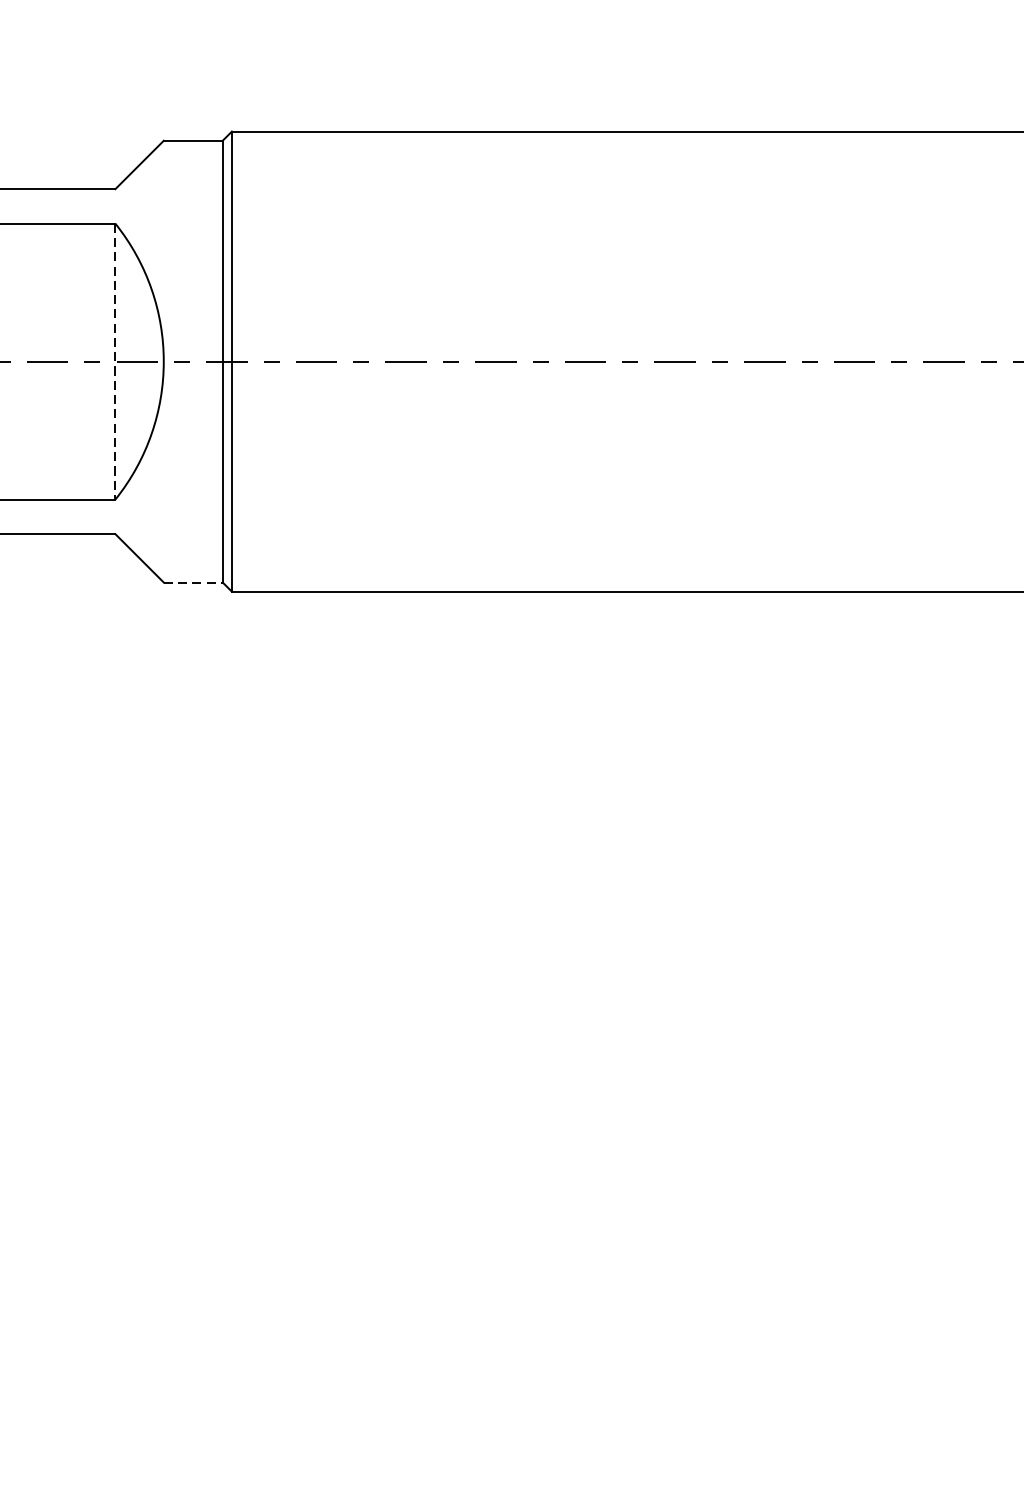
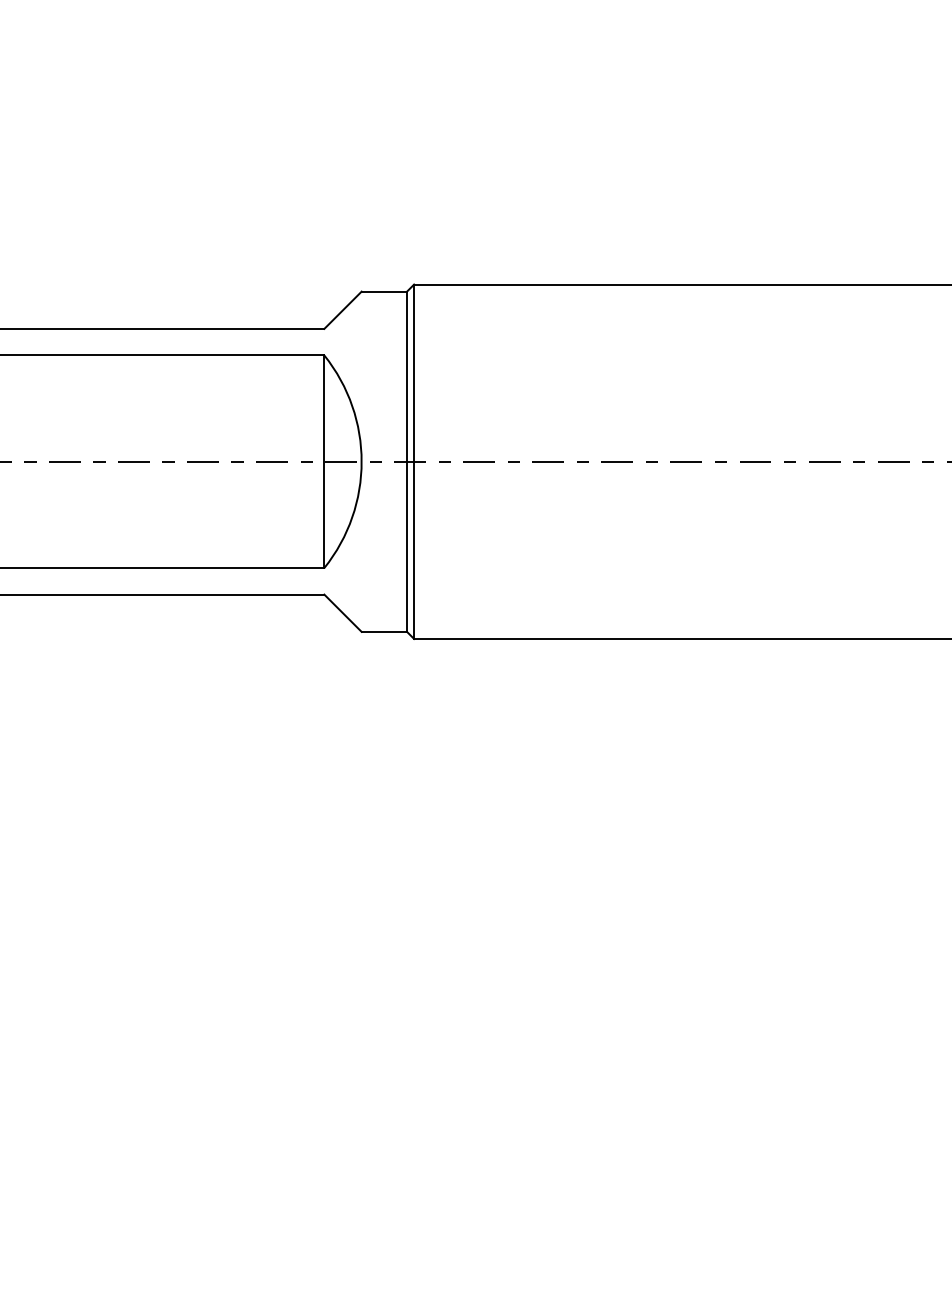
line: (115, 362) -> (324, 462), dashed -> solid
line: (193, 582) -> (384, 631), dashed -> solid

